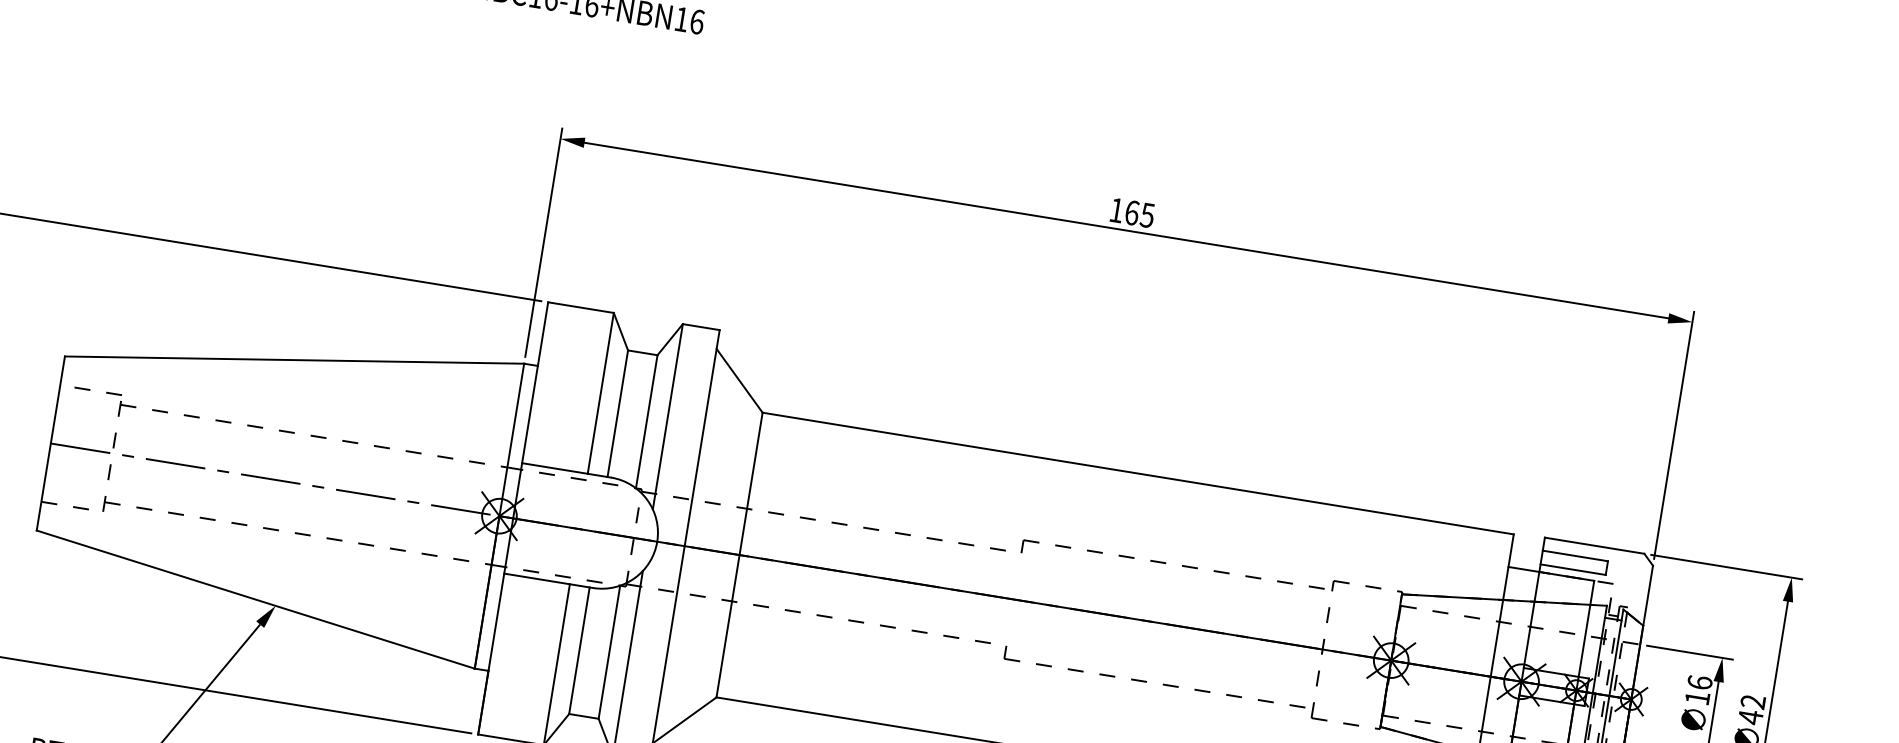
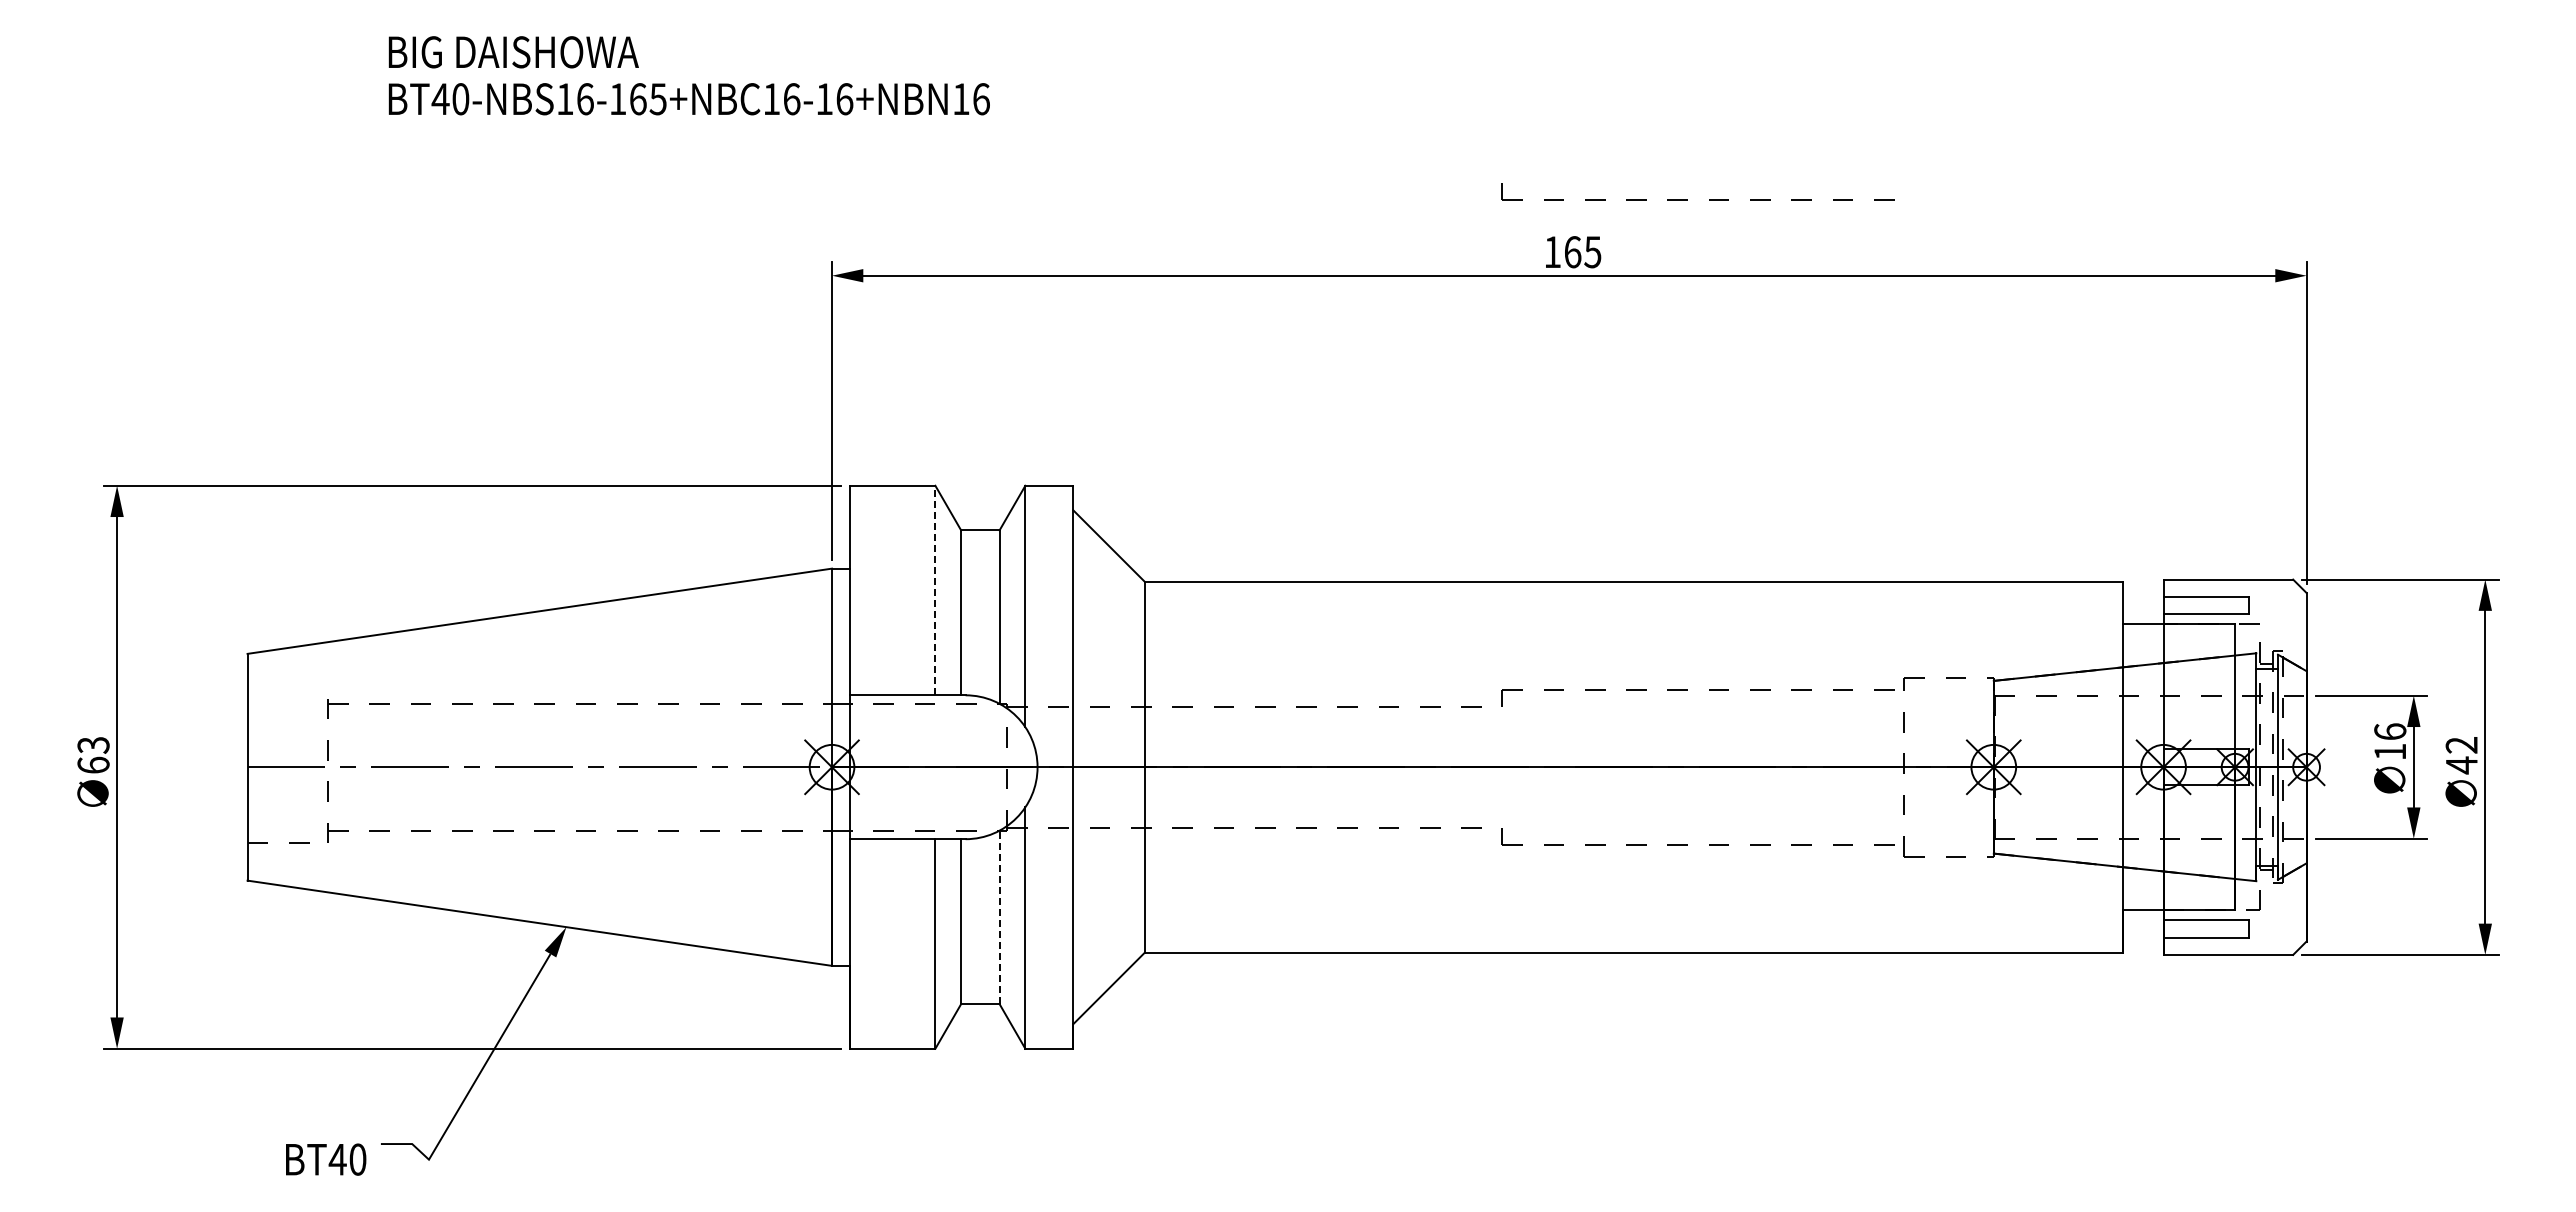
part: (1226, 186) -> (1687, 199), added
line: (90, 389) -> (286, 690), removed
line: (600, 393) -> (935, 590), solid -> dashed
line: (609, 652) -> (999, 917), solid -> dashed

